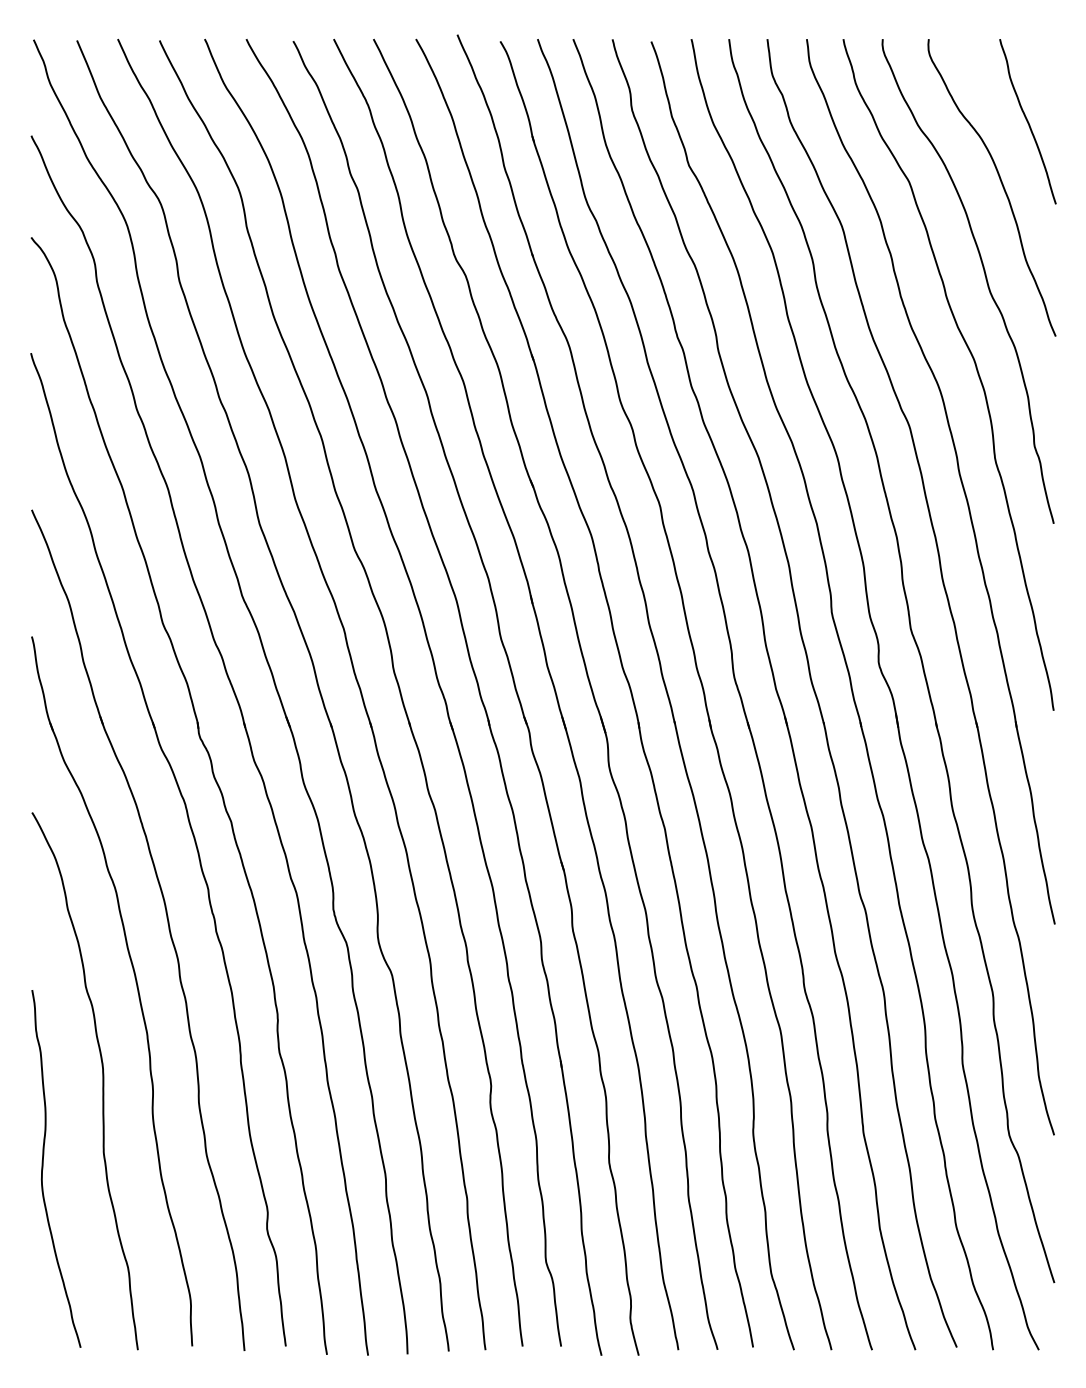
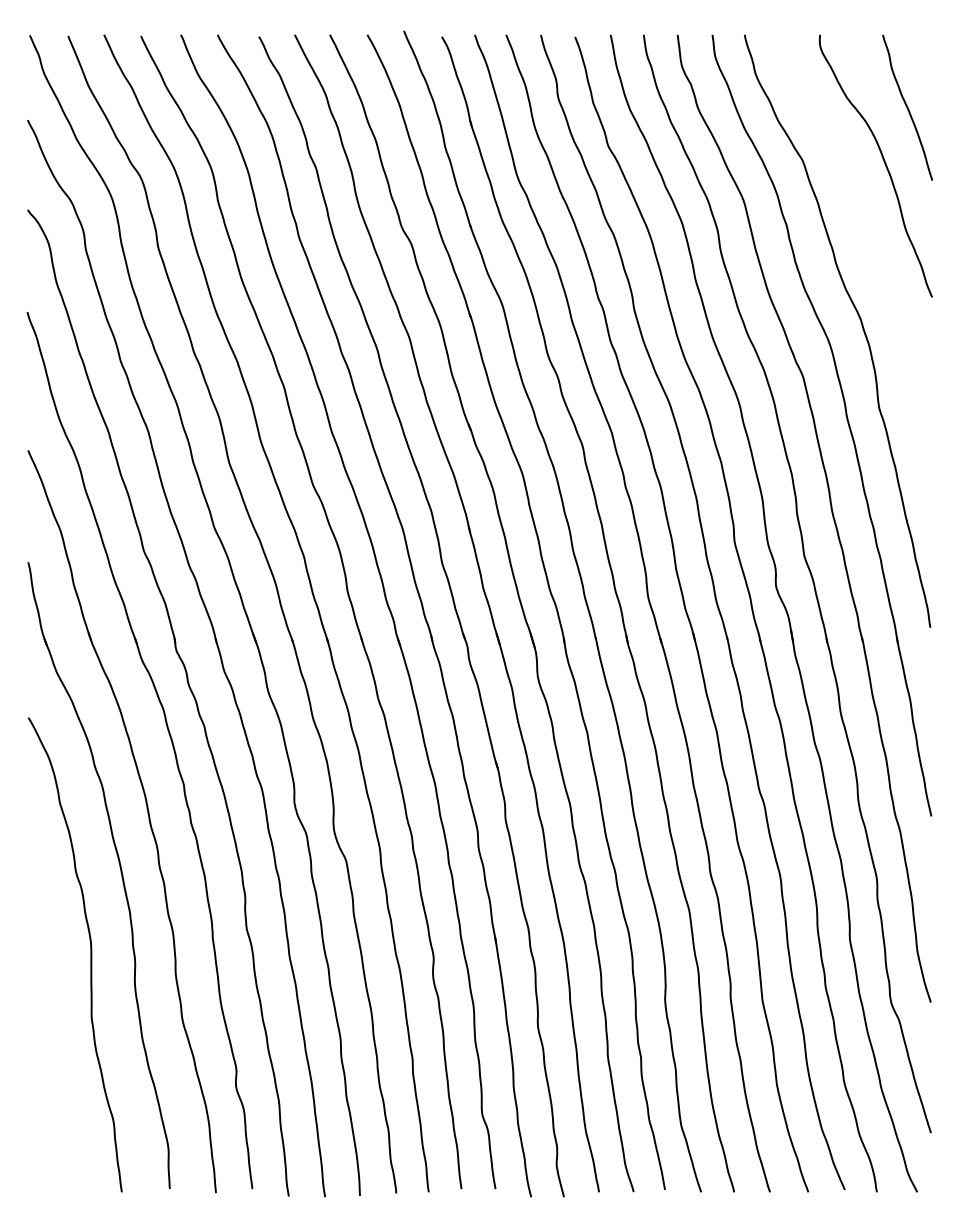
curve: (984, 275) -> (869, 243), removed
curve: (43, 1168) -> (38, 1031), removed

